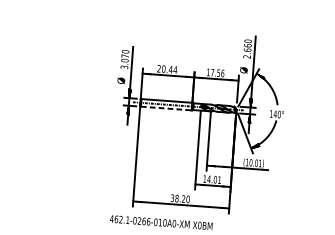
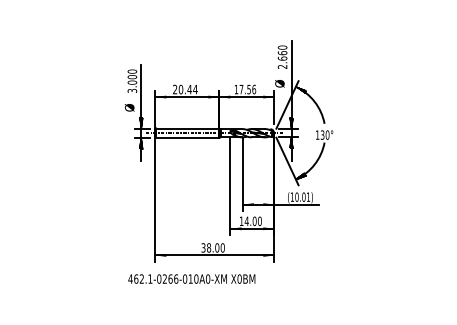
text: (125, 56) -> (132, 77), 3.070 -> 3.000
line: (166, 108) -> (187, 137), dashed -> solid
text: (275, 113) -> (322, 134), 140° -> 130°
text: (219, 179) -> (259, 220), 14.01 -> 14.00
text: (183, 198) -> (217, 247), 38.20 -> 38.00

